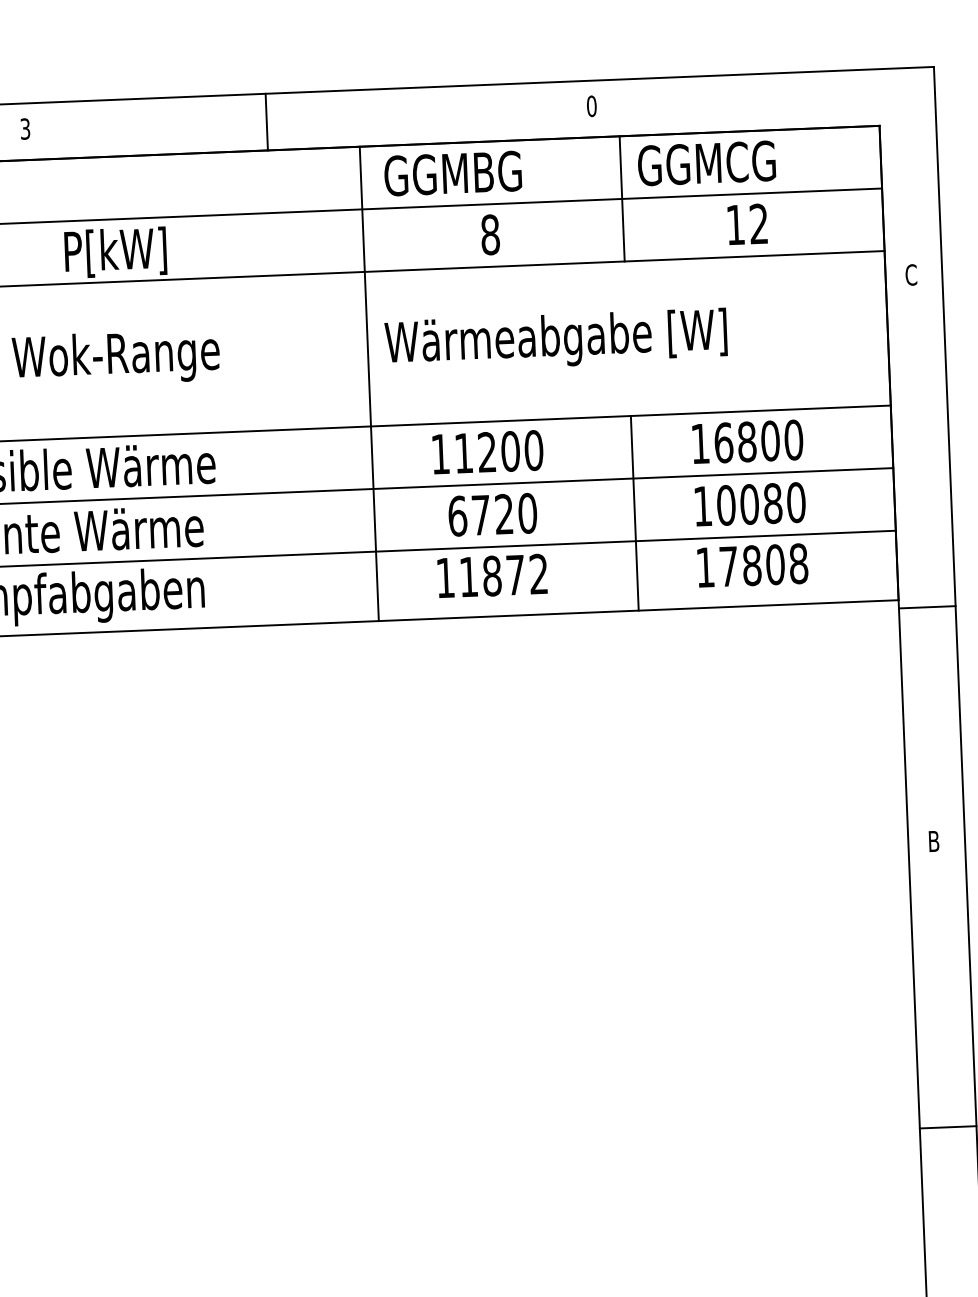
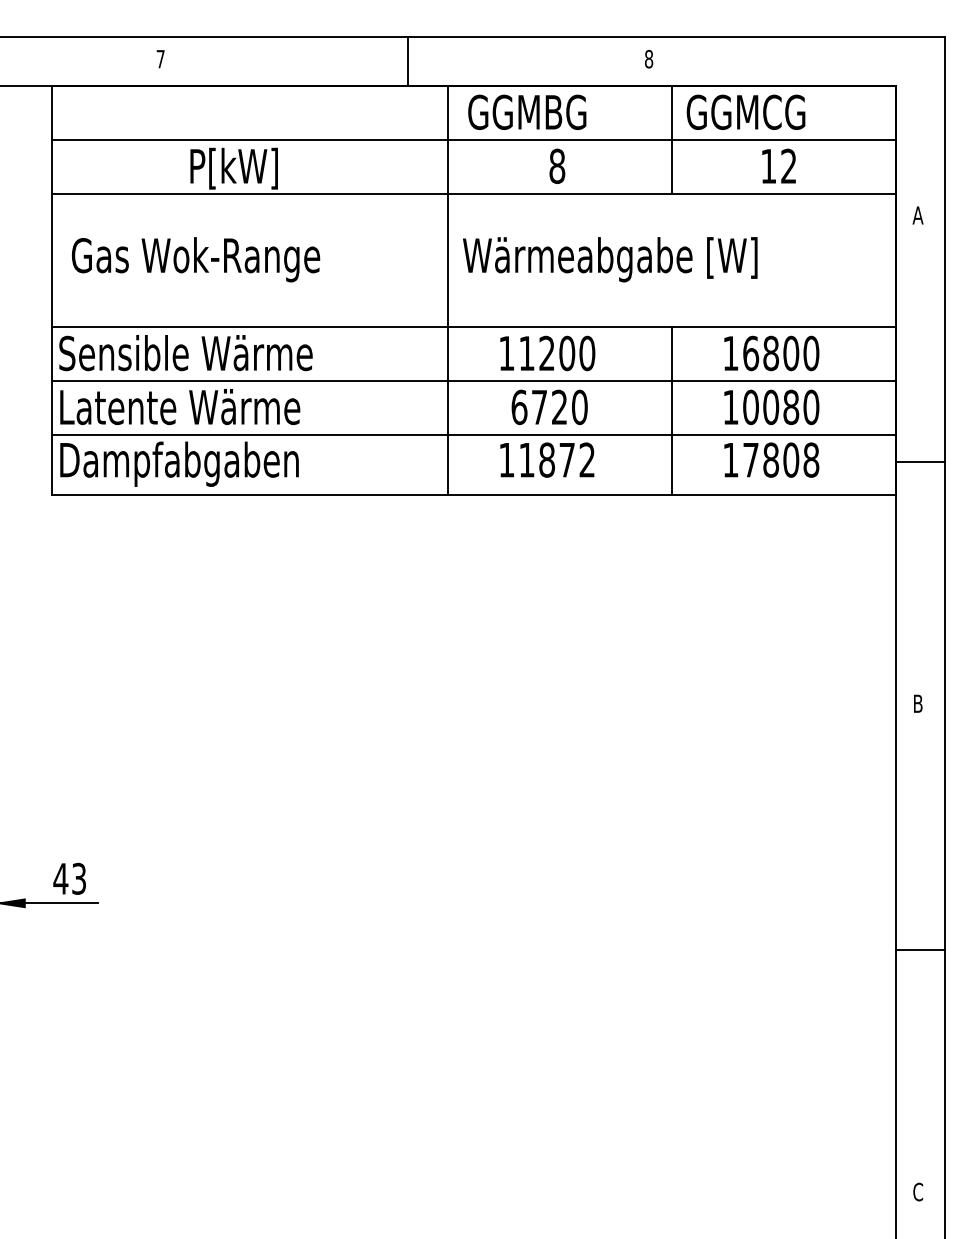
text: (591, 106) -> (648, 59), 0 -> 8
line: (266, 122) -> (407, 61), moved
text: (25, 128) -> (160, 58), 3 -> 7
text: (910, 275) -> (917, 215), C -> A
line: (927, 606) -> (920, 461), moved

